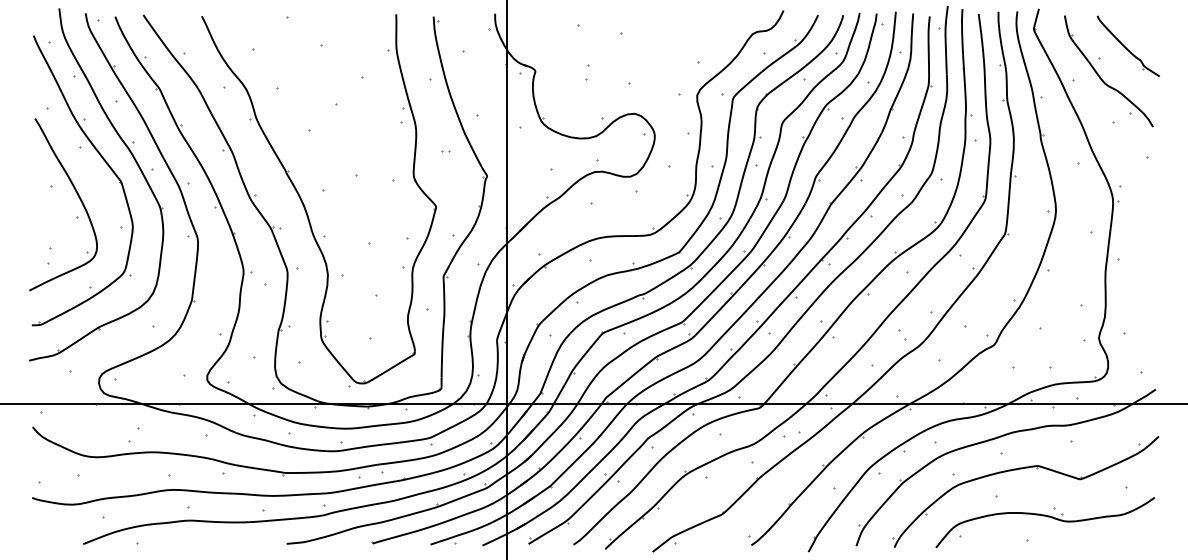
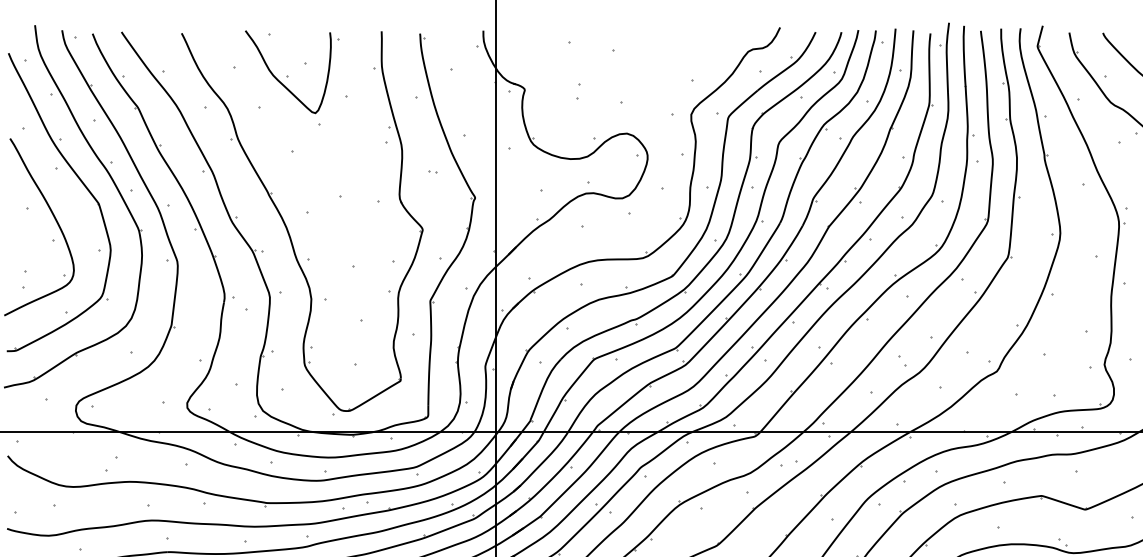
part: (304, 57) -> (287, 75), added

